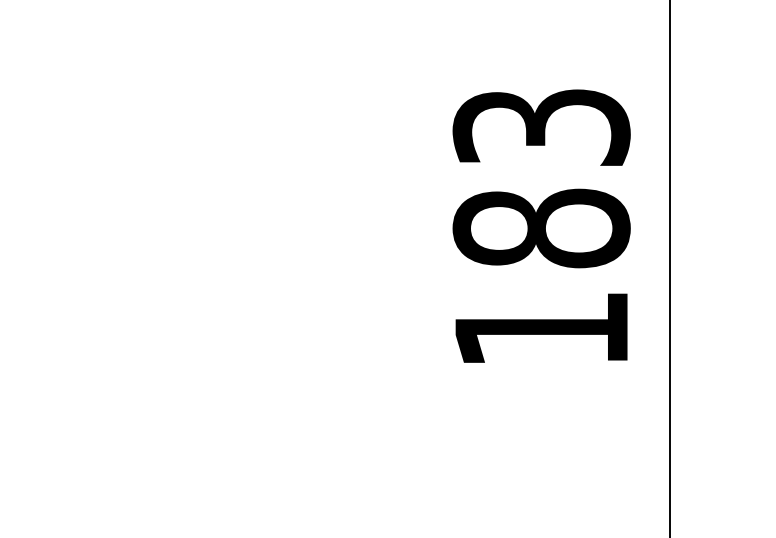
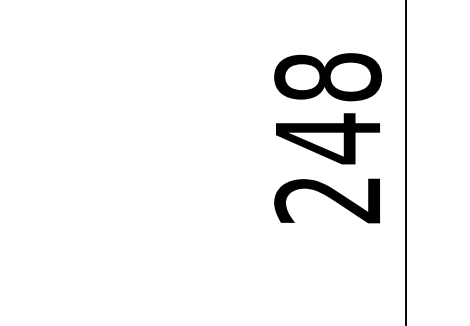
text: (540, 228) -> (327, 138), 183 -> 248

